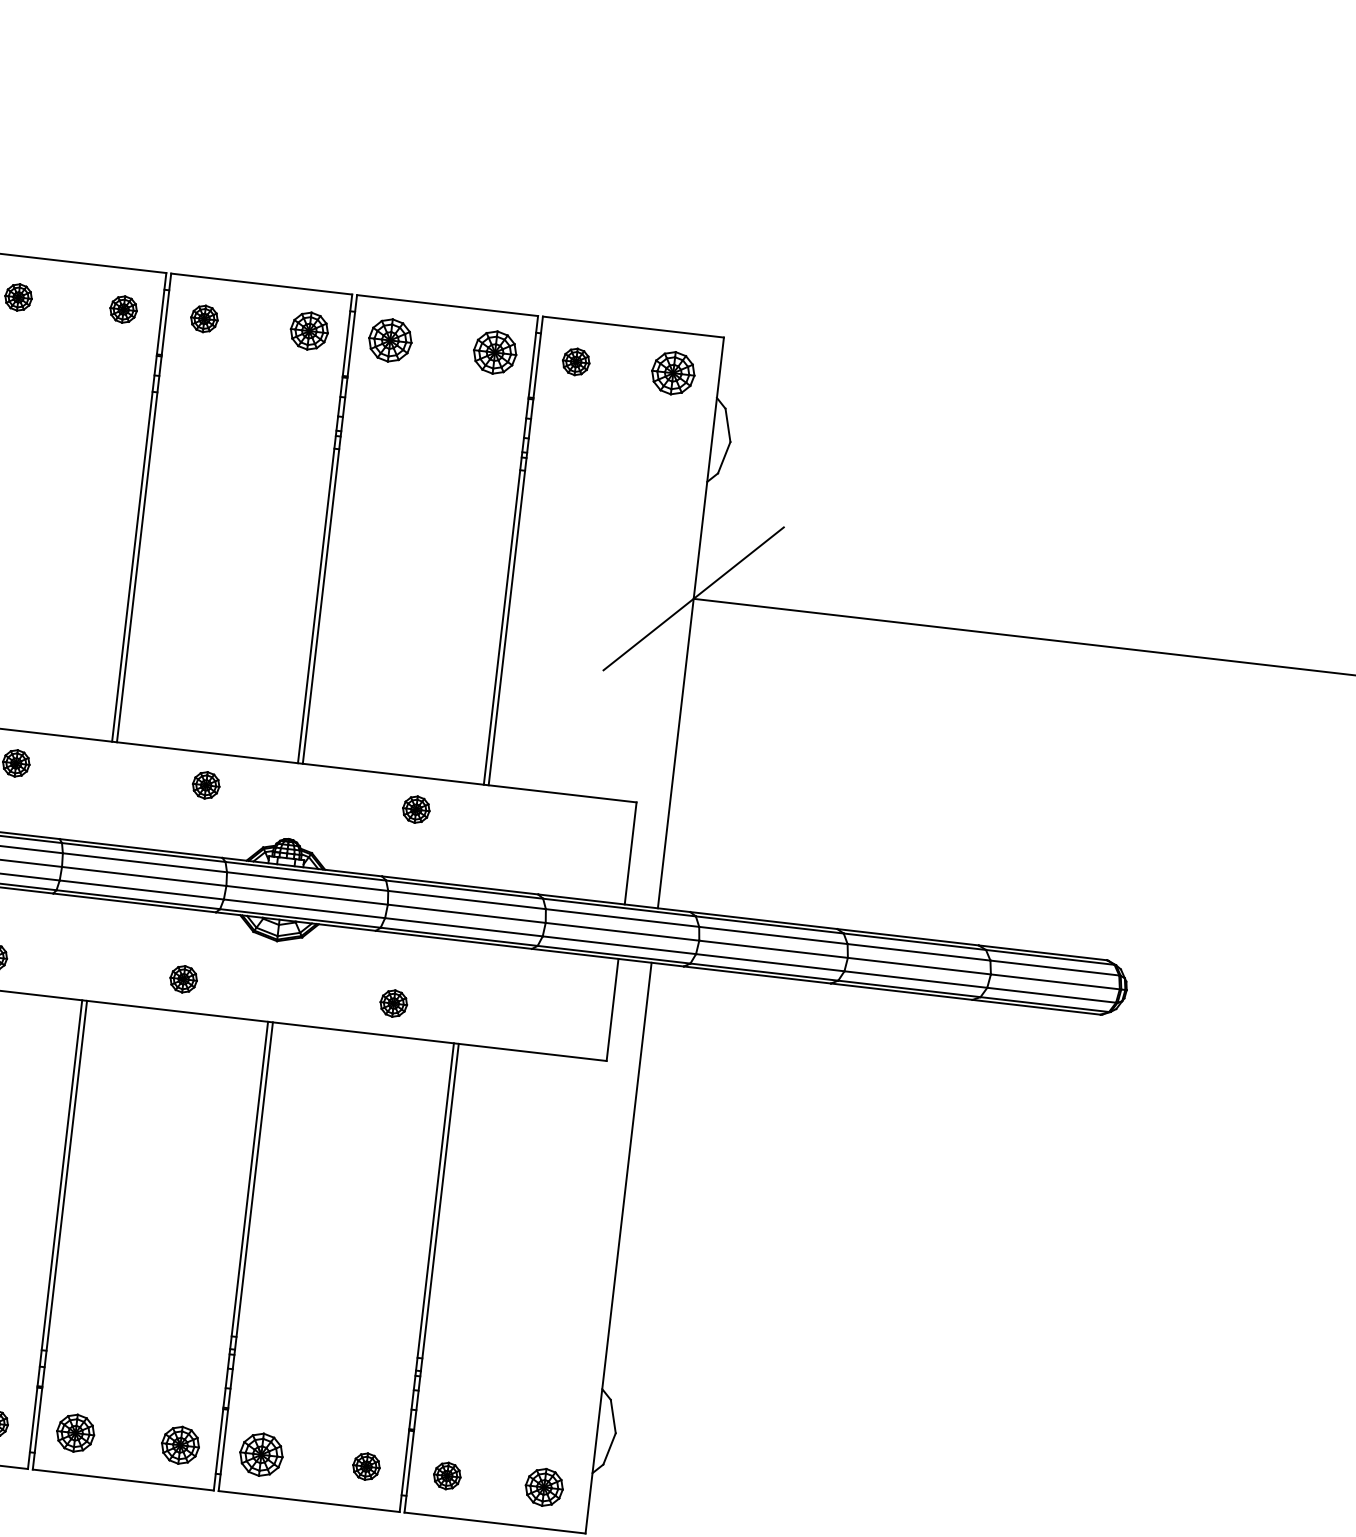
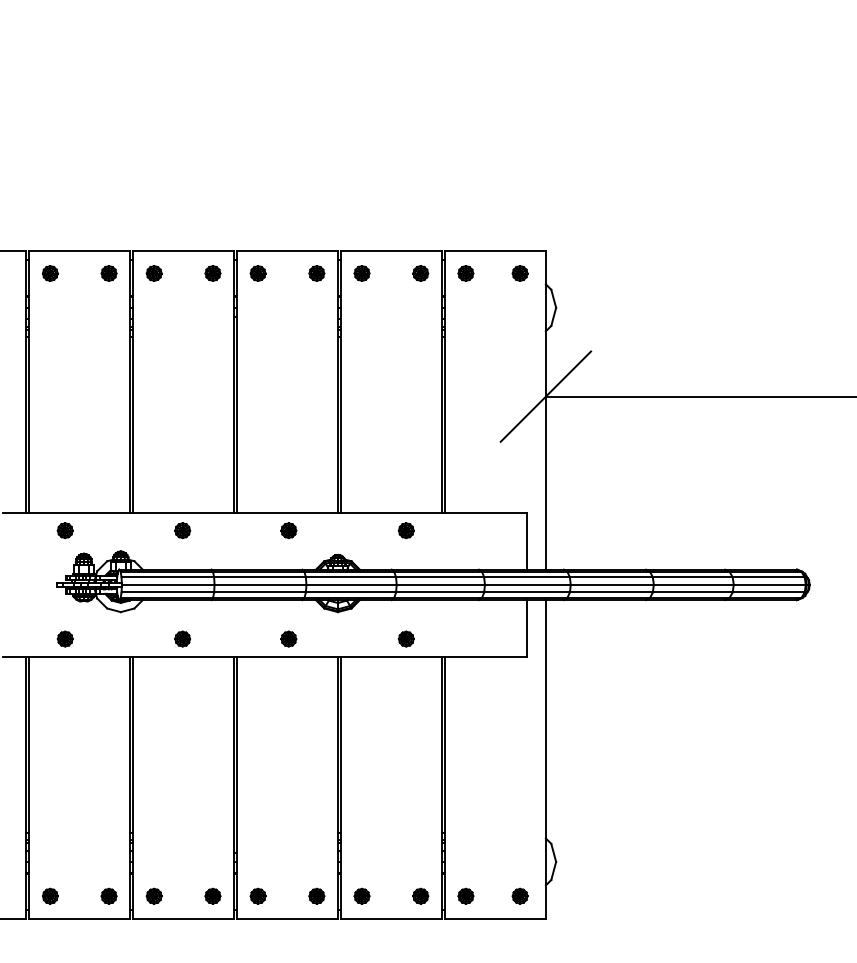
part: (308, 331) -> (316, 273), size x0.71
part: (389, 340) -> (361, 273), size x0.62
part: (494, 352) -> (420, 273), size x0.62
part: (671, 373) -> (519, 273), size x0.62
part: (74, 1431) -> (257, 895), size x0.71
part: (180, 1443) -> (316, 895), size x0.71
part: (260, 1453) -> (361, 895), size x0.62
part: (543, 1485) -> (519, 895), size x0.71

